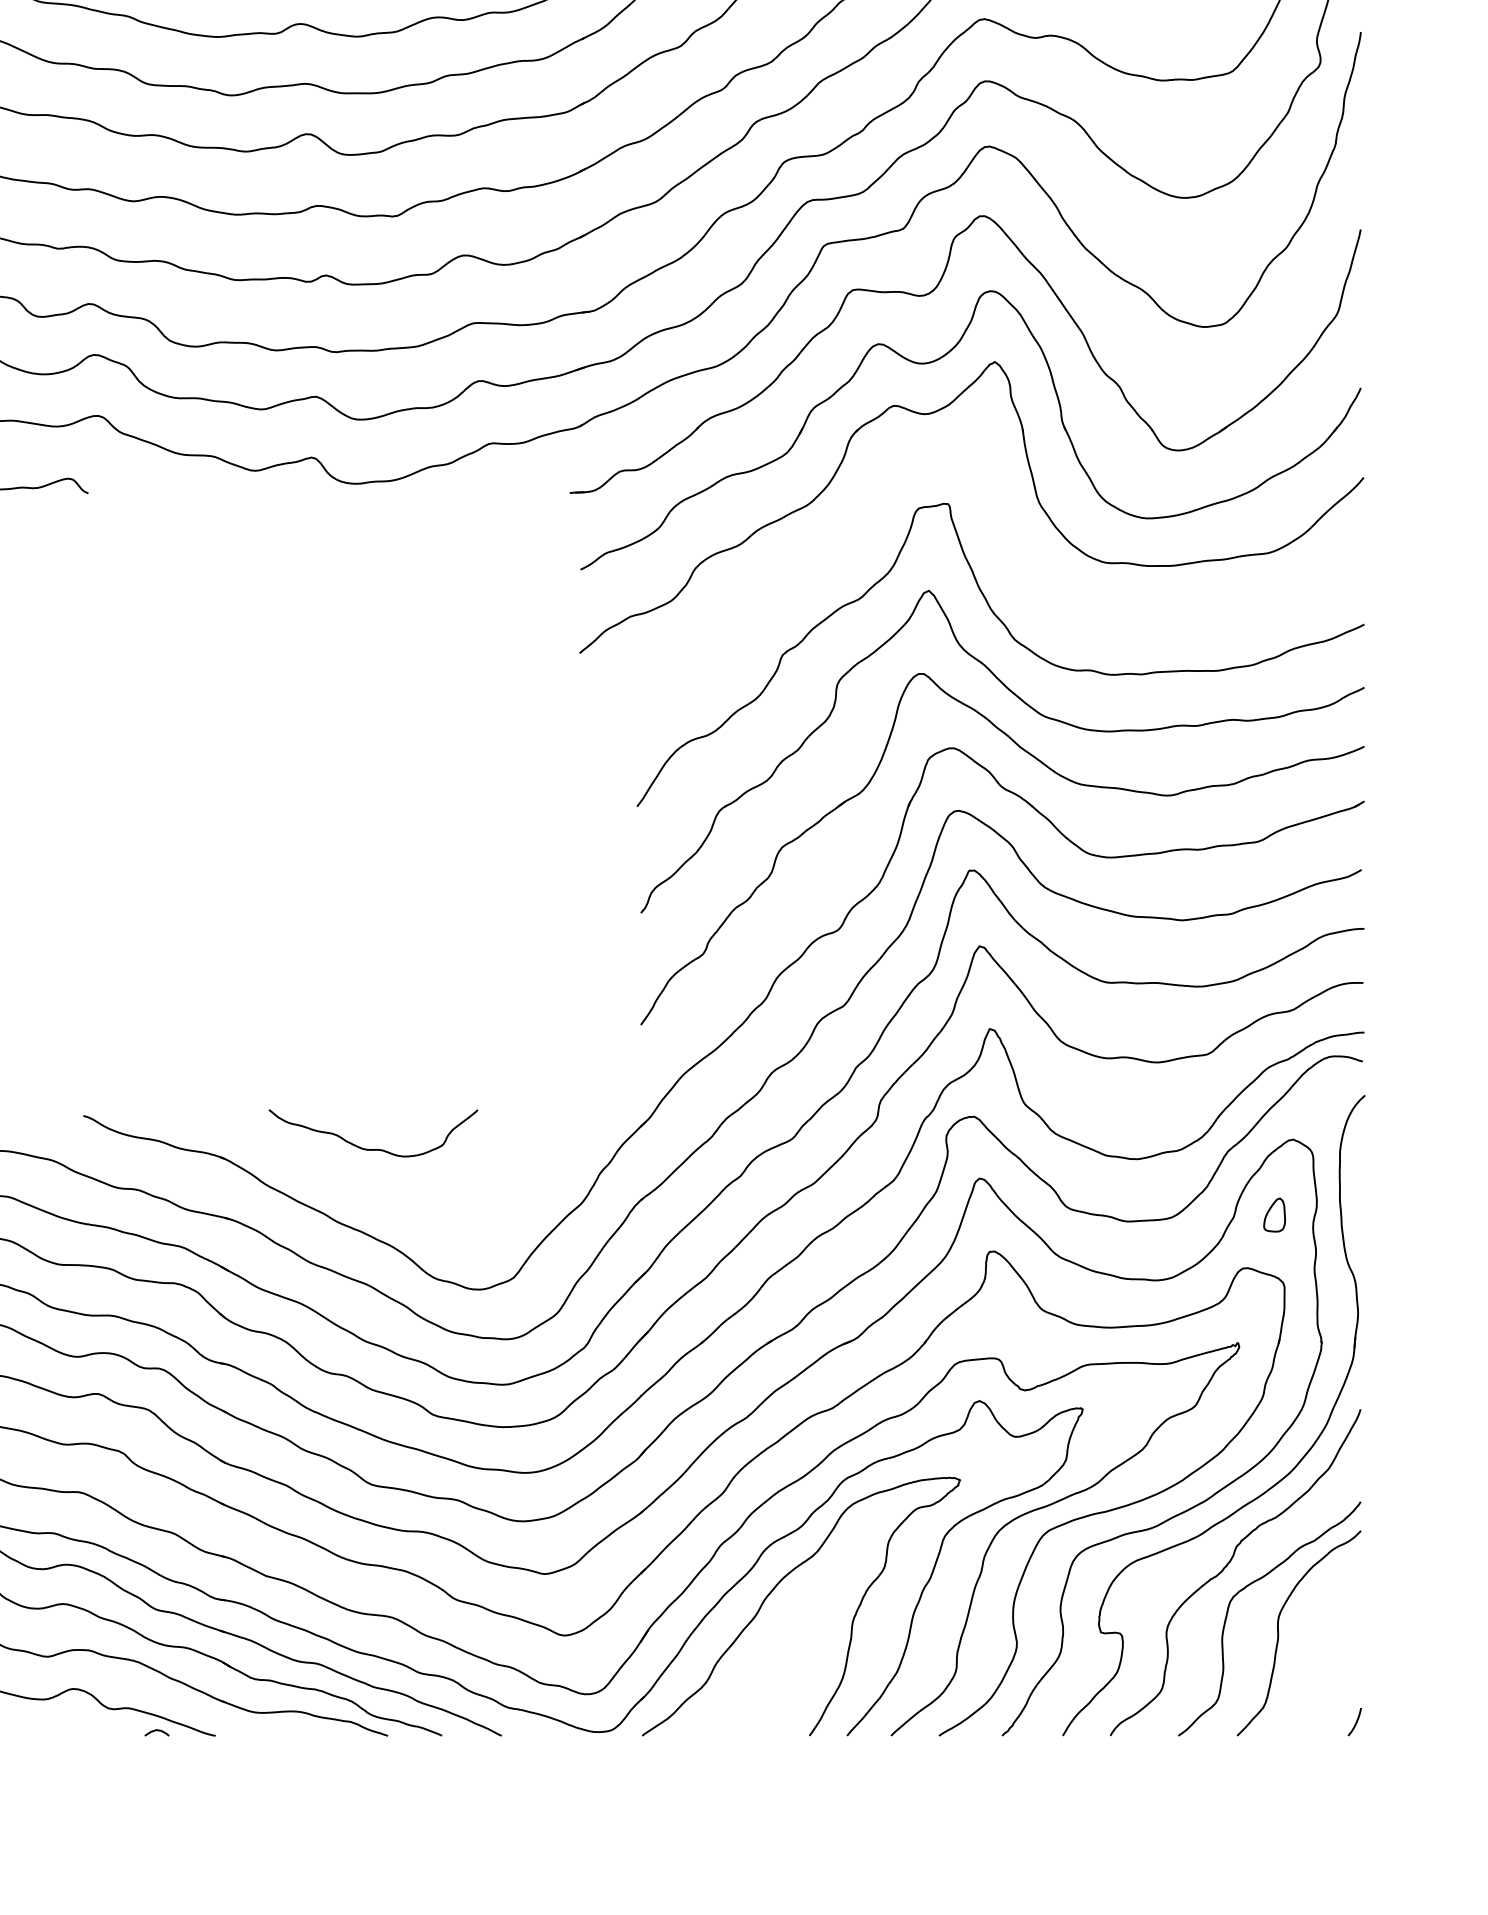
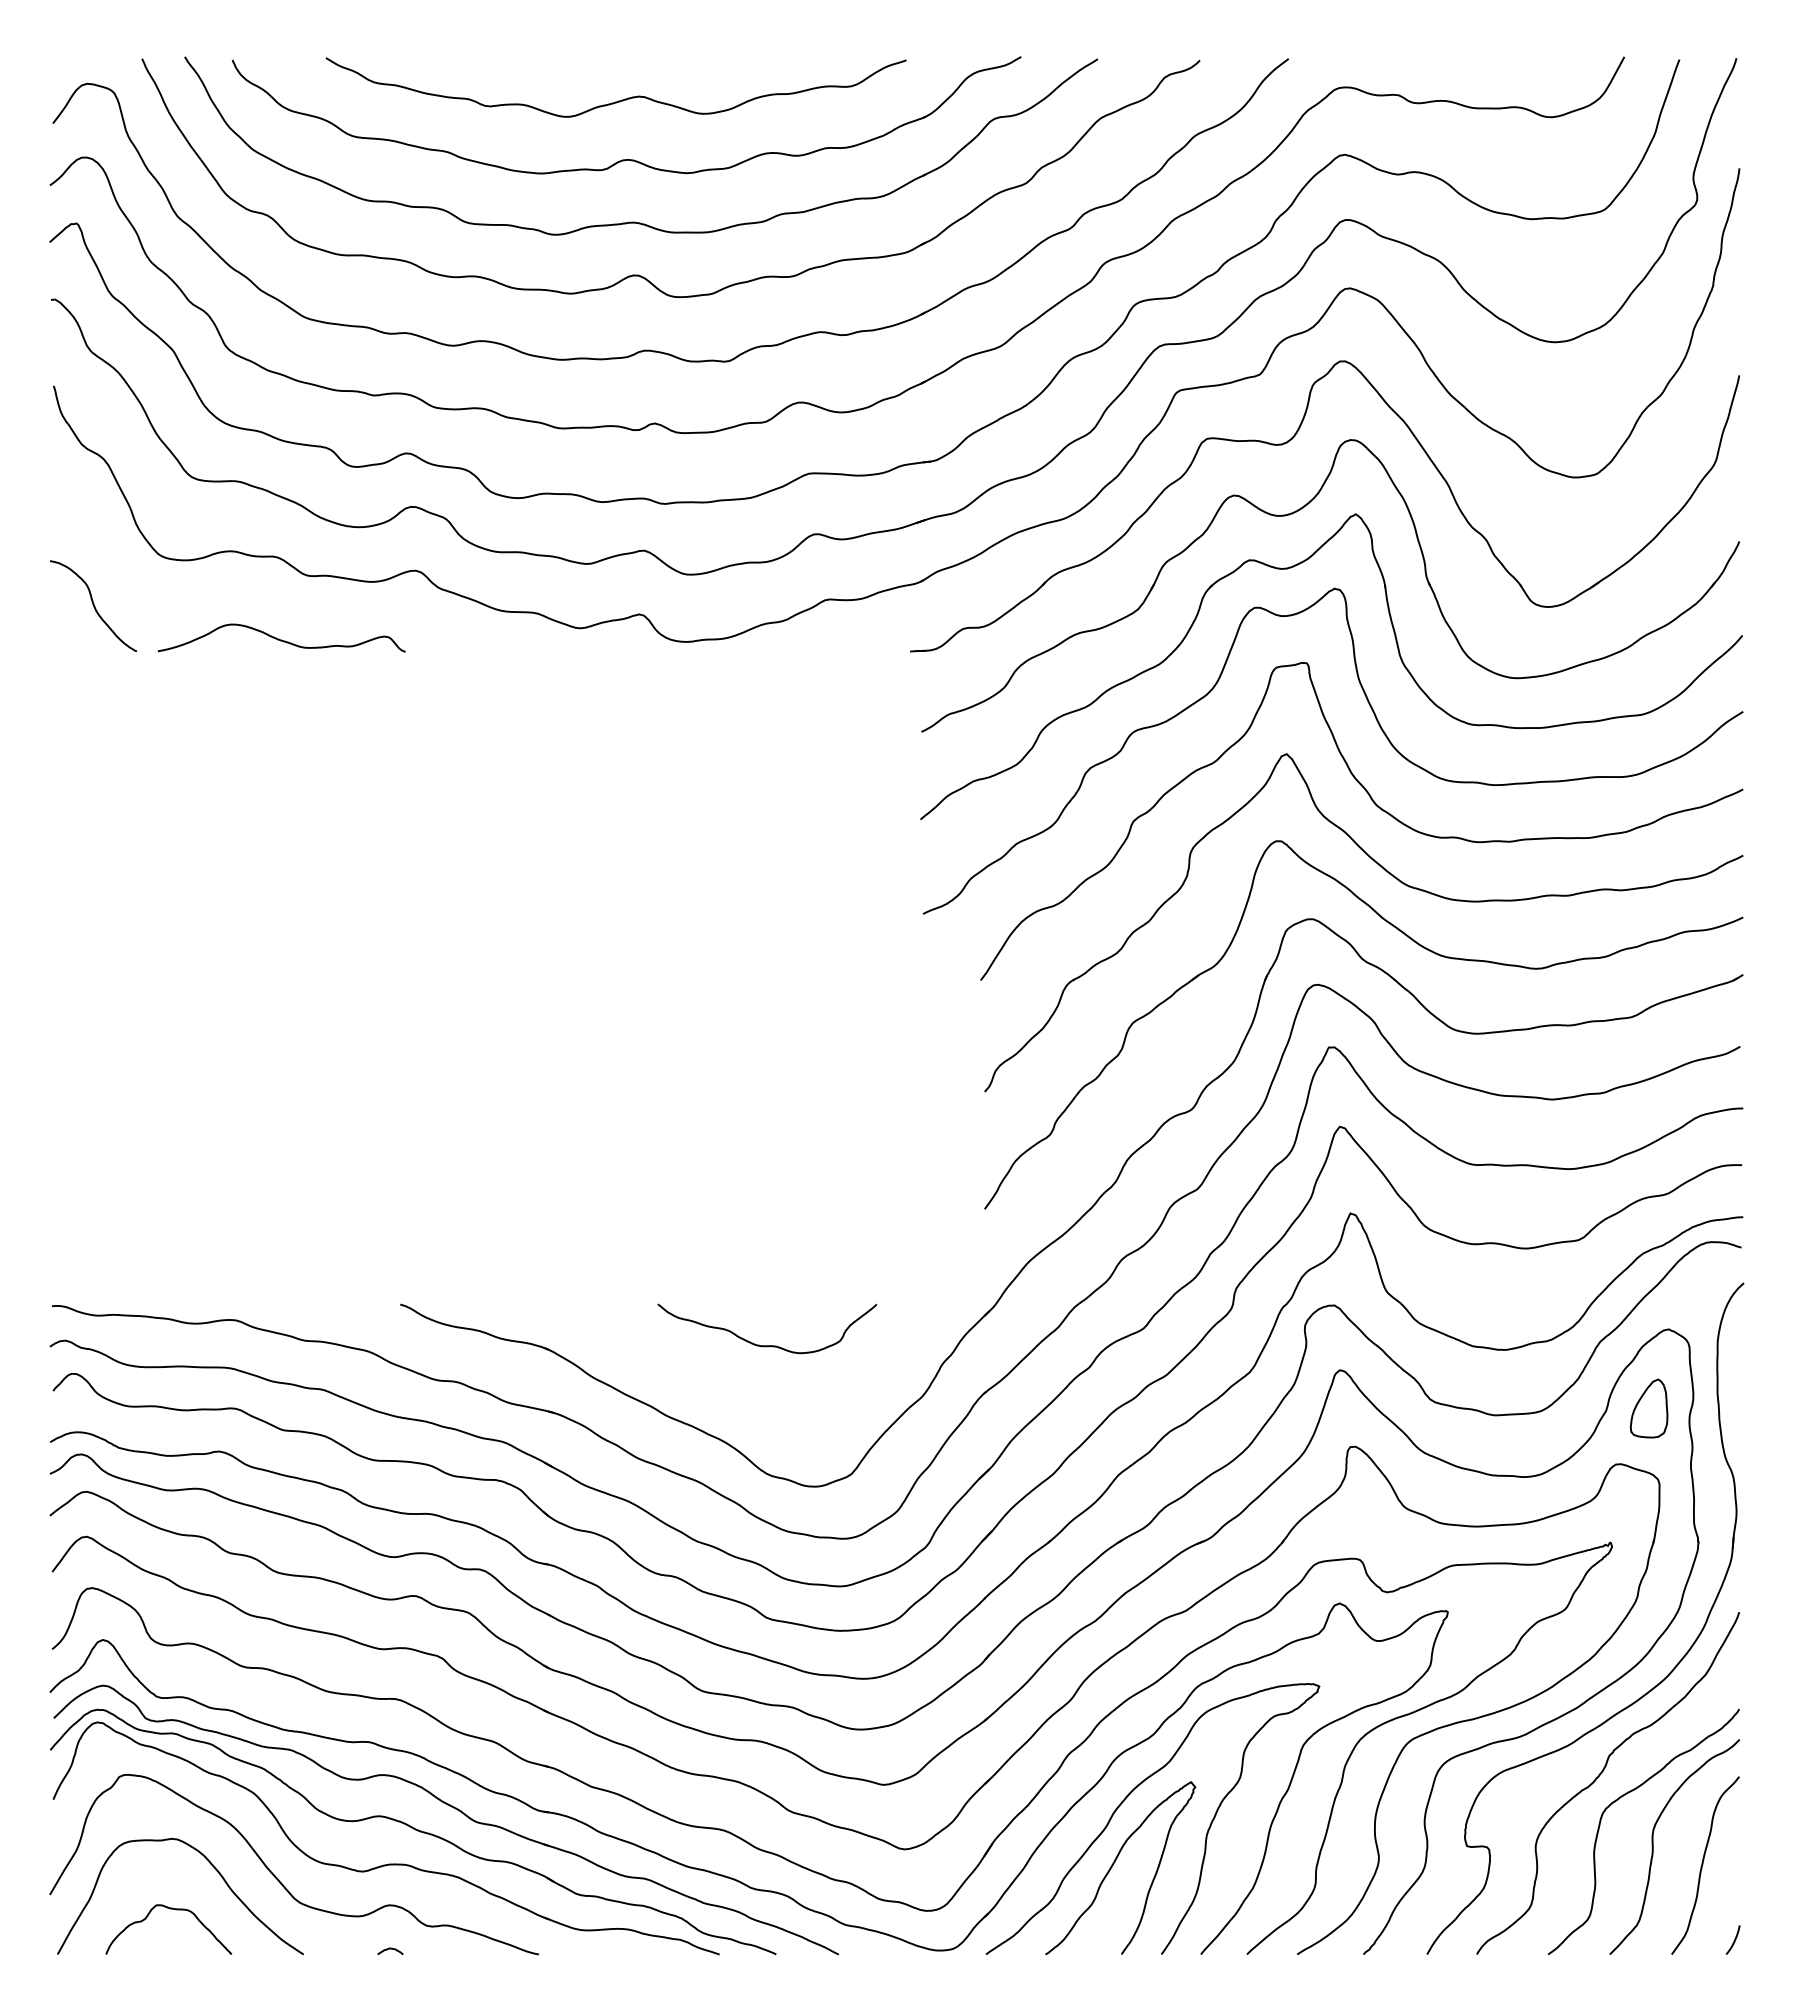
curve: (1017, 565) -> (1379, 727), added
curve: (373, 1149) -> (767, 1345), moved
part: (1274, 1215) -> (1648, 1408), size x1.67
curve: (763, 1650) -> (1113, 1865), added
curve: (1326, 1650) -> (1703, 1864), added
curve: (157, 1731) -> (390, 1949), moved

